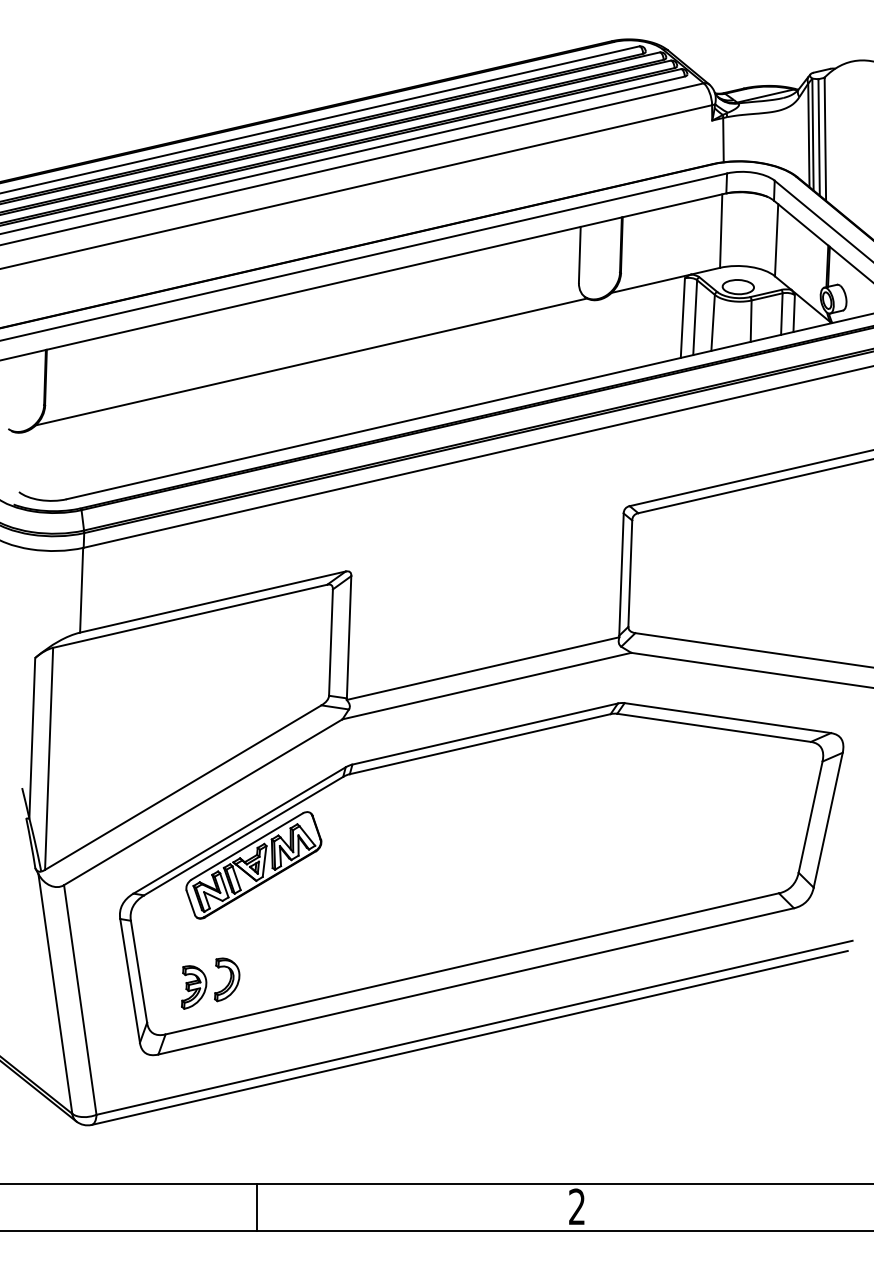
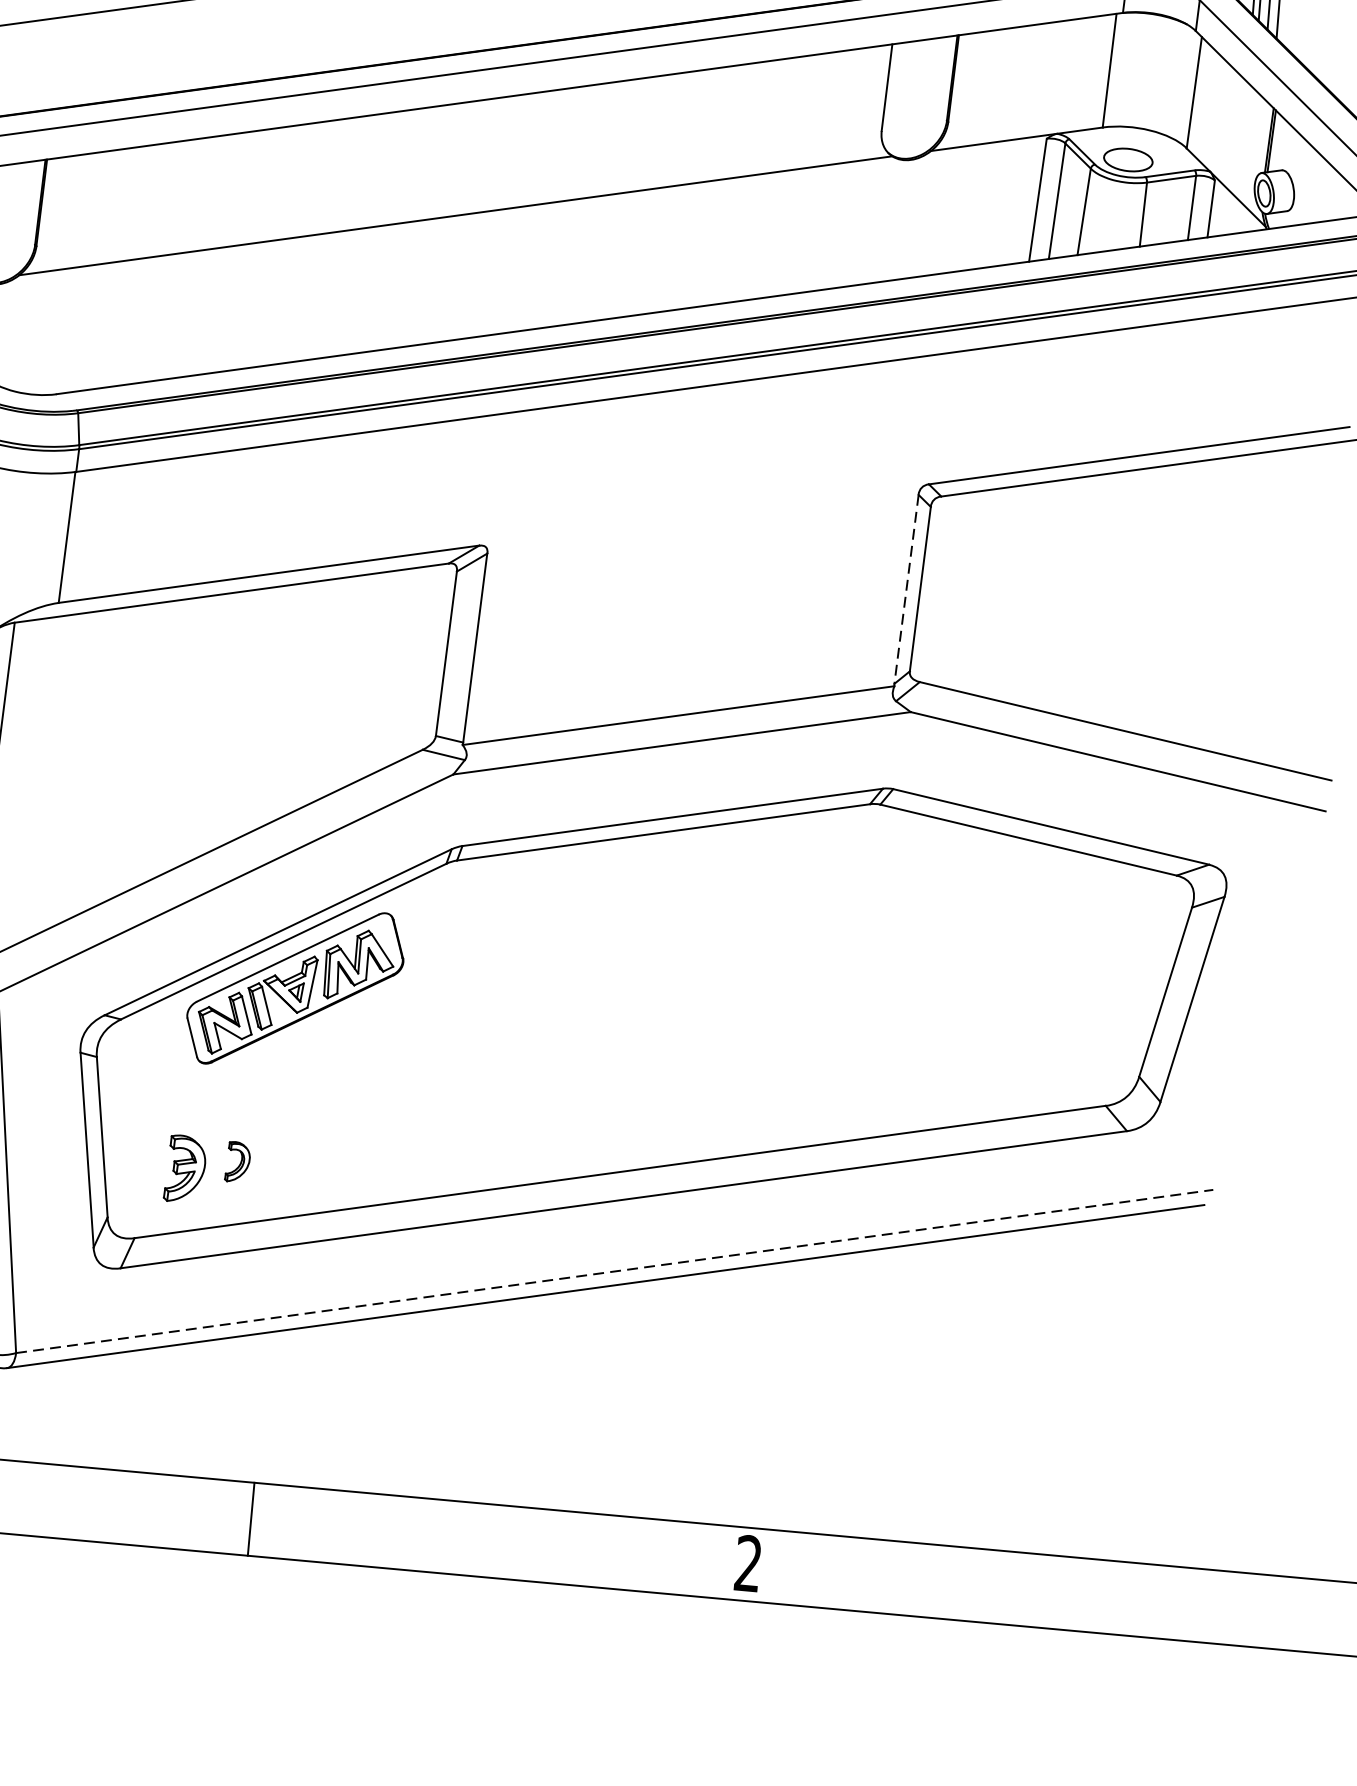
line: (621, 575) -> (906, 590), solid -> dashed
part: (227, 979) -> (238, 1161), size x0.6
line: (474, 1027) -> (614, 1270), solid -> dashed

